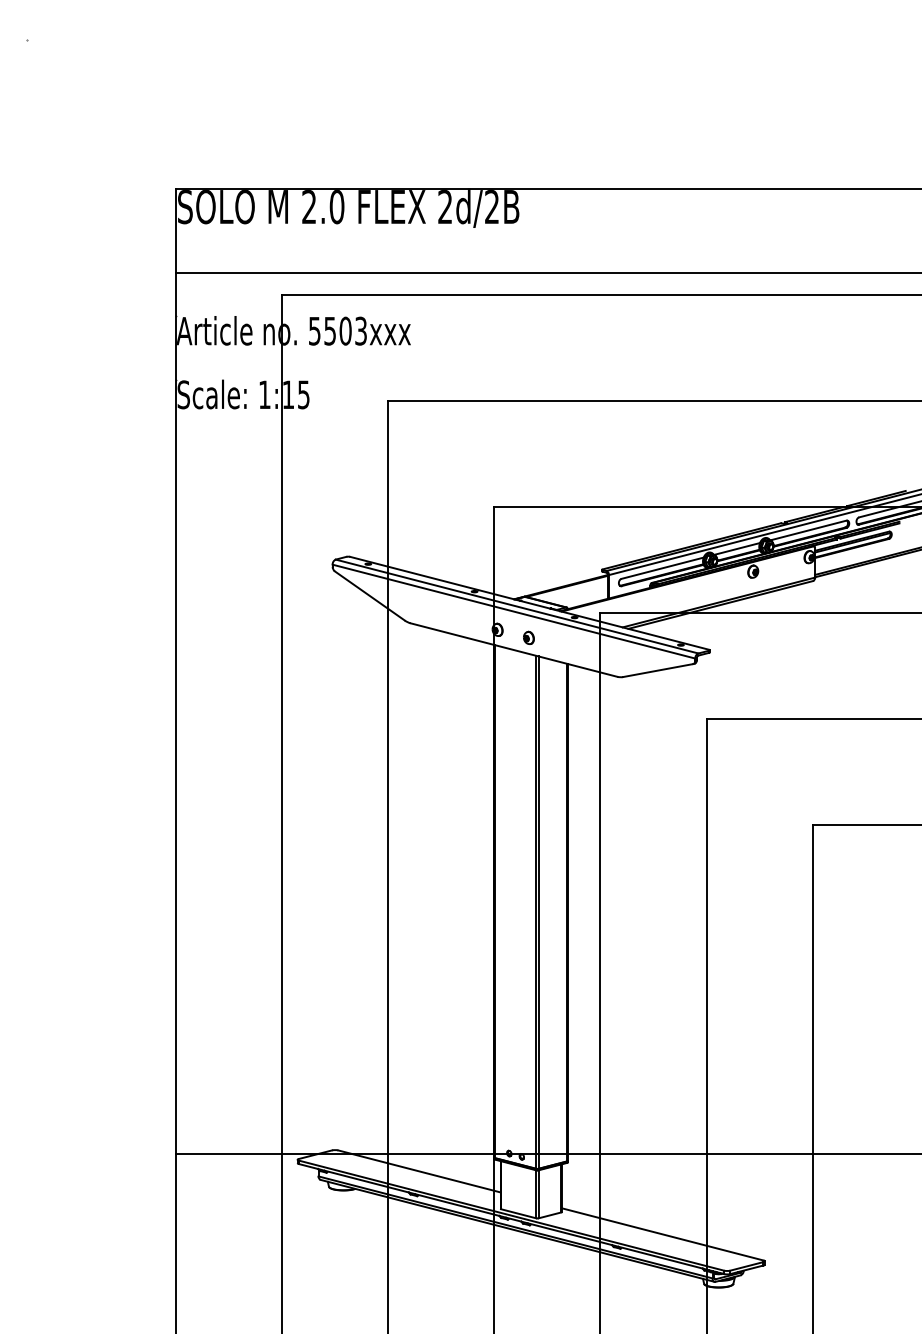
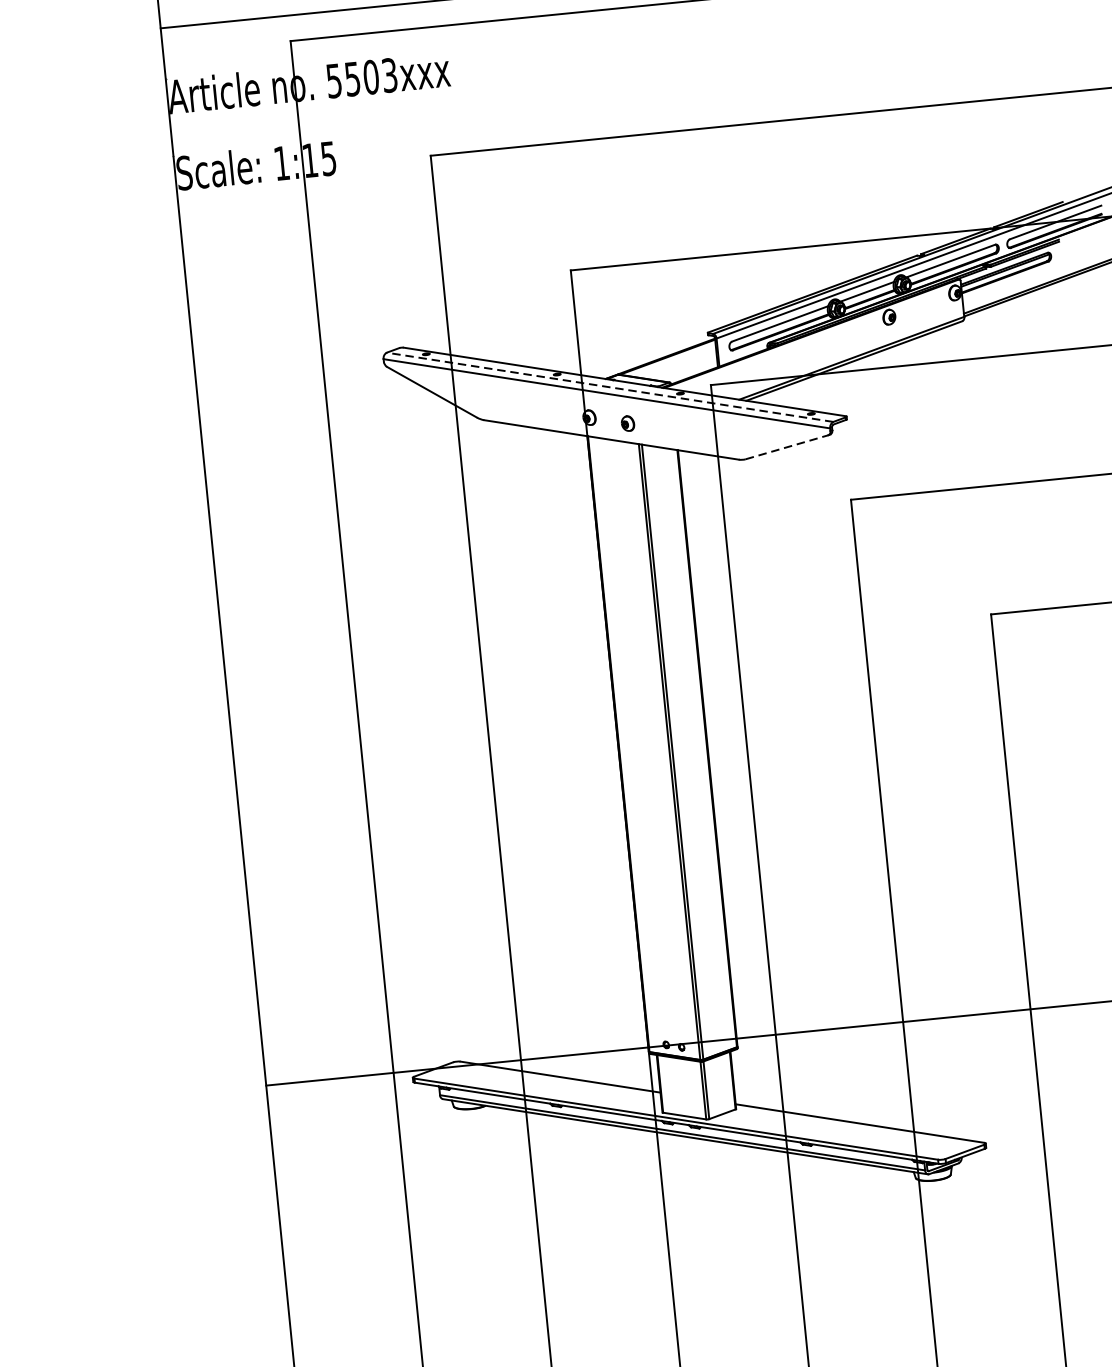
line: (516, 606) -> (609, 387), solid -> dashed
line: (658, 670) -> (787, 447), solid -> dashed

